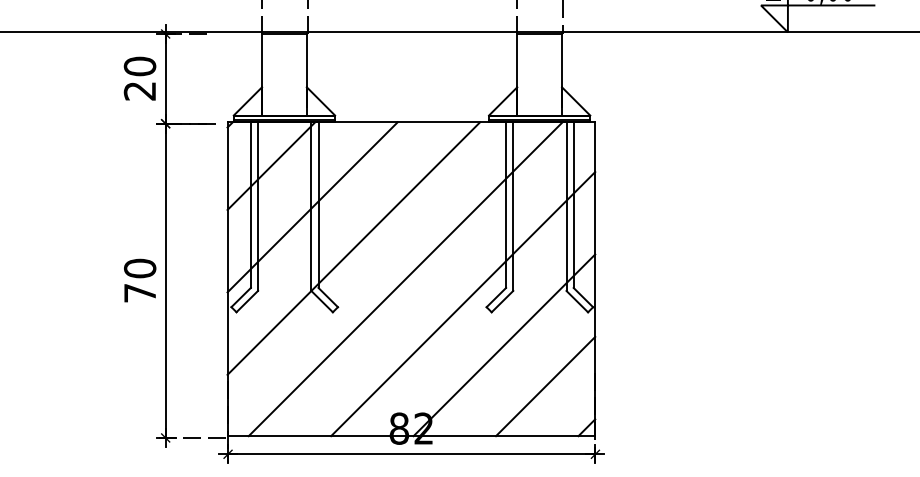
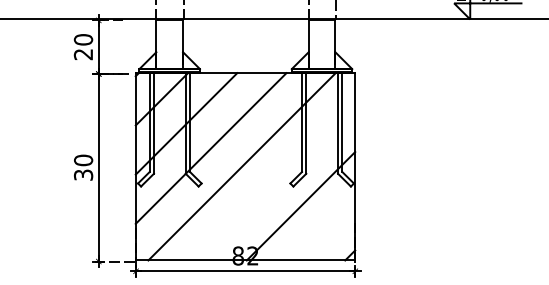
text: (140, 292) -> (83, 174), 70 -> 30
line: (463, 303) -> (276, 181), removed
line: (545, 385) -> (325, 230), removed

